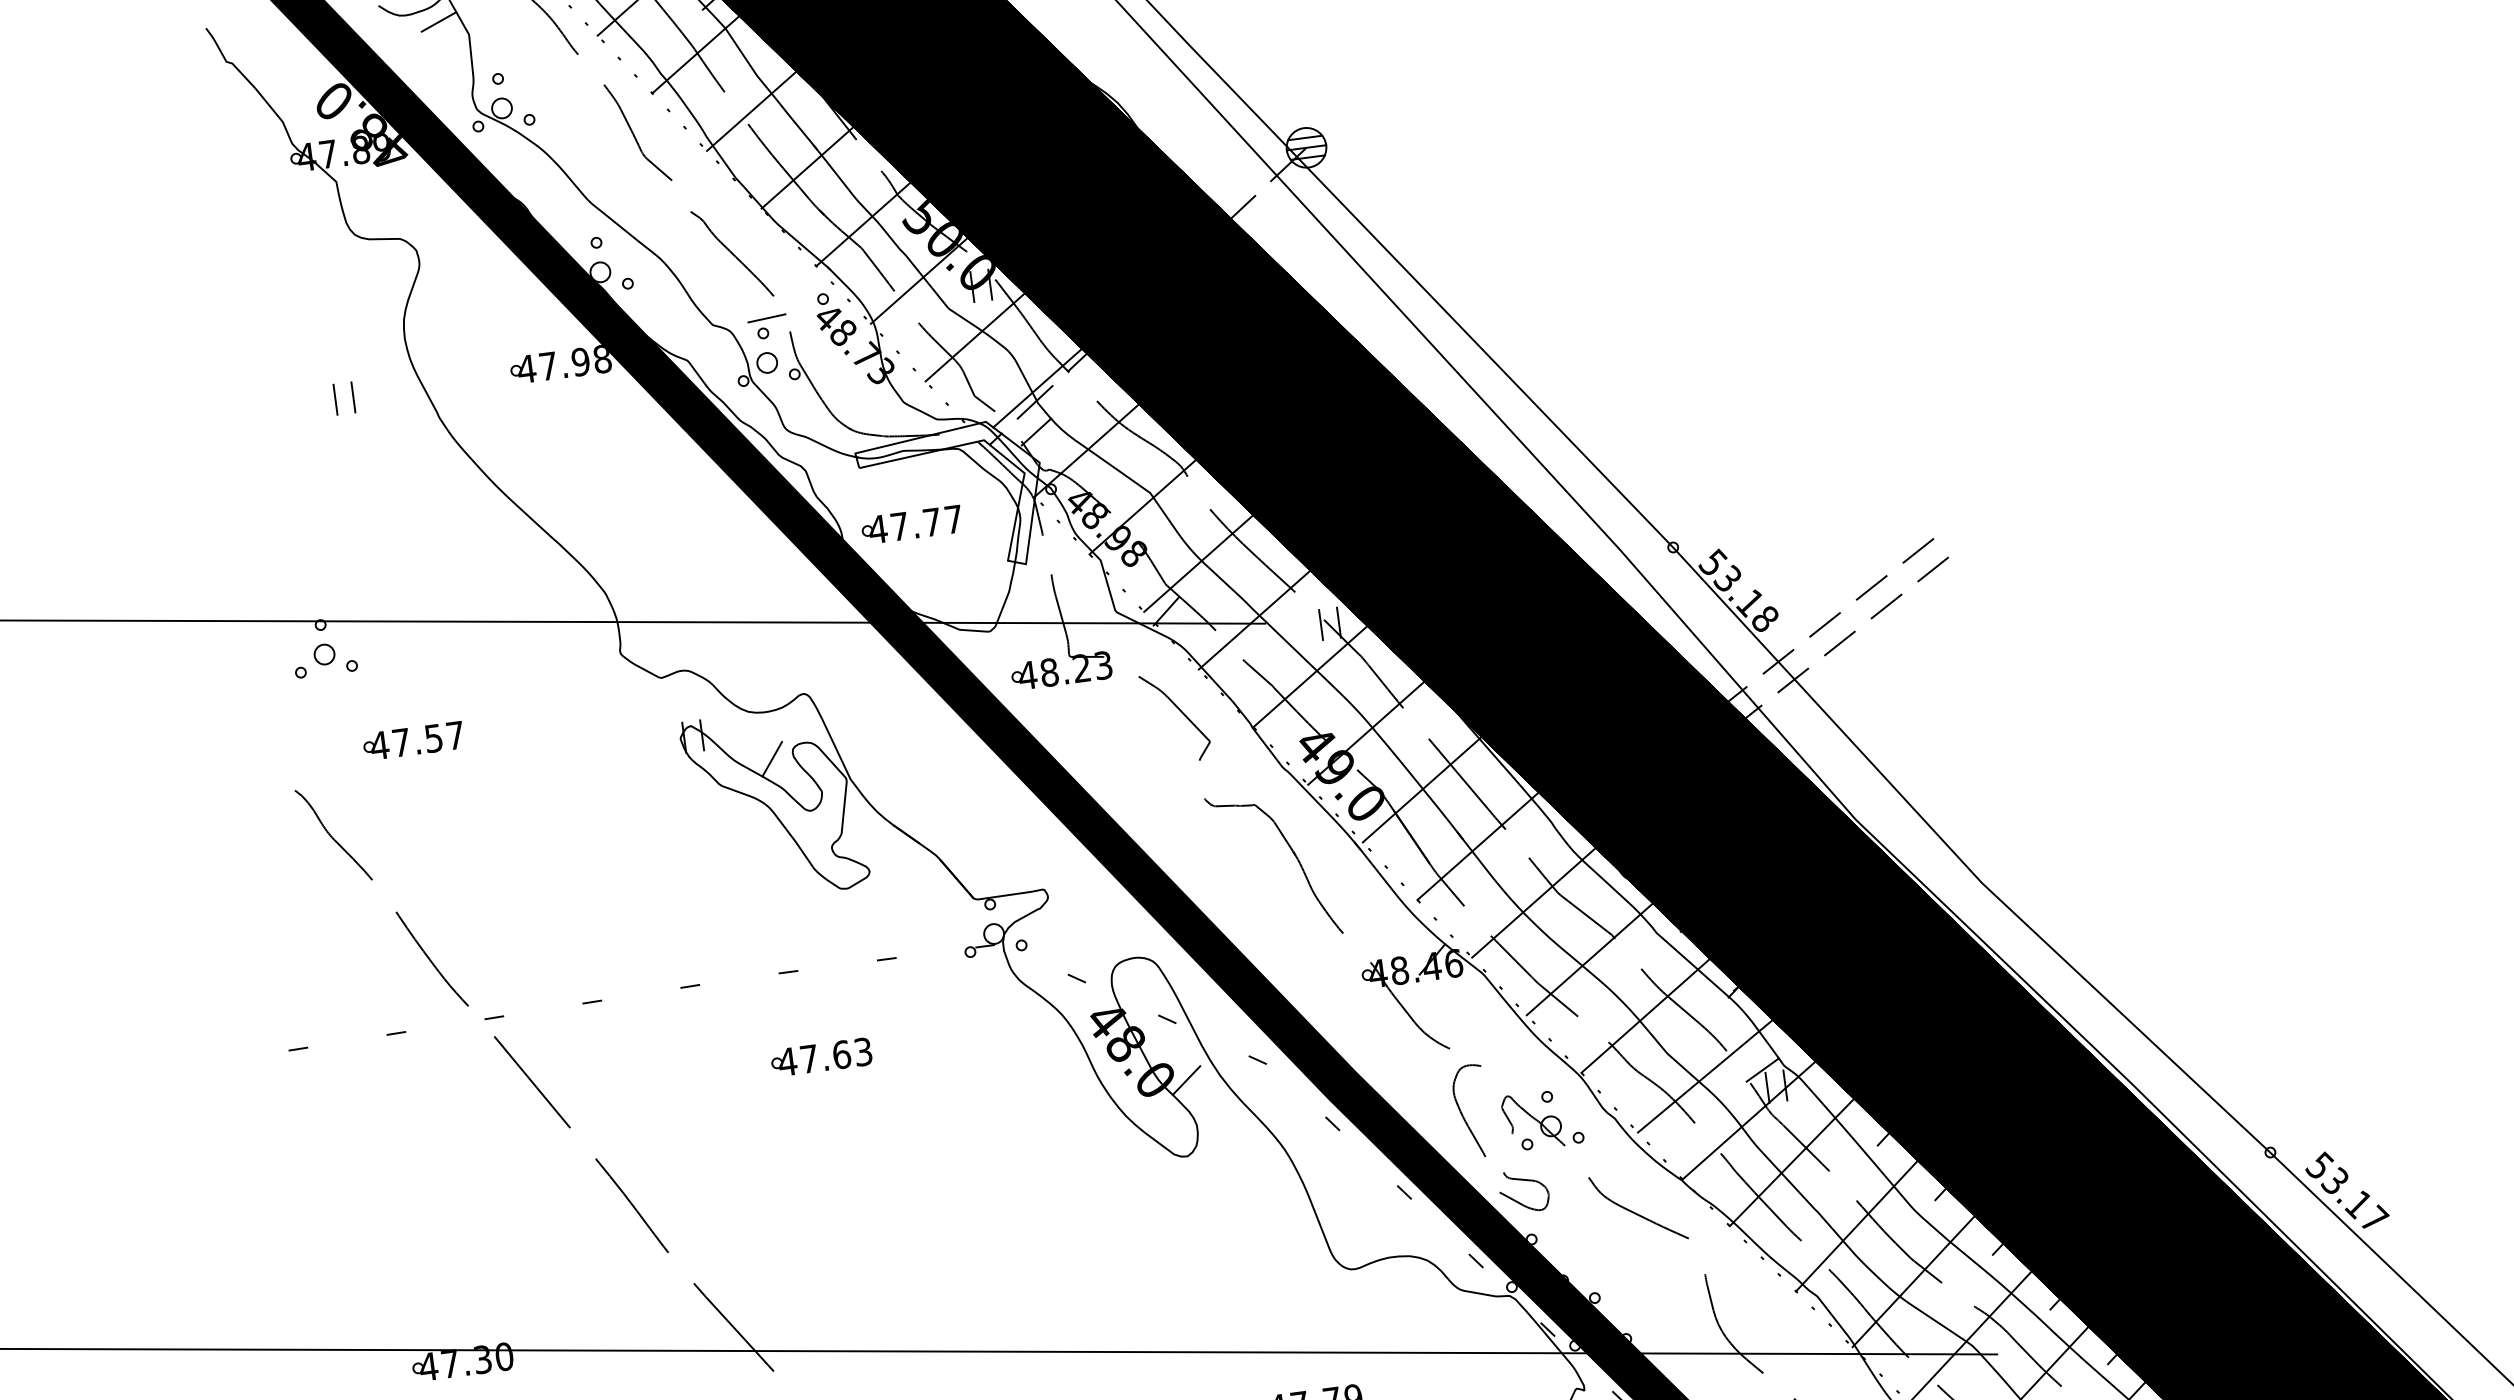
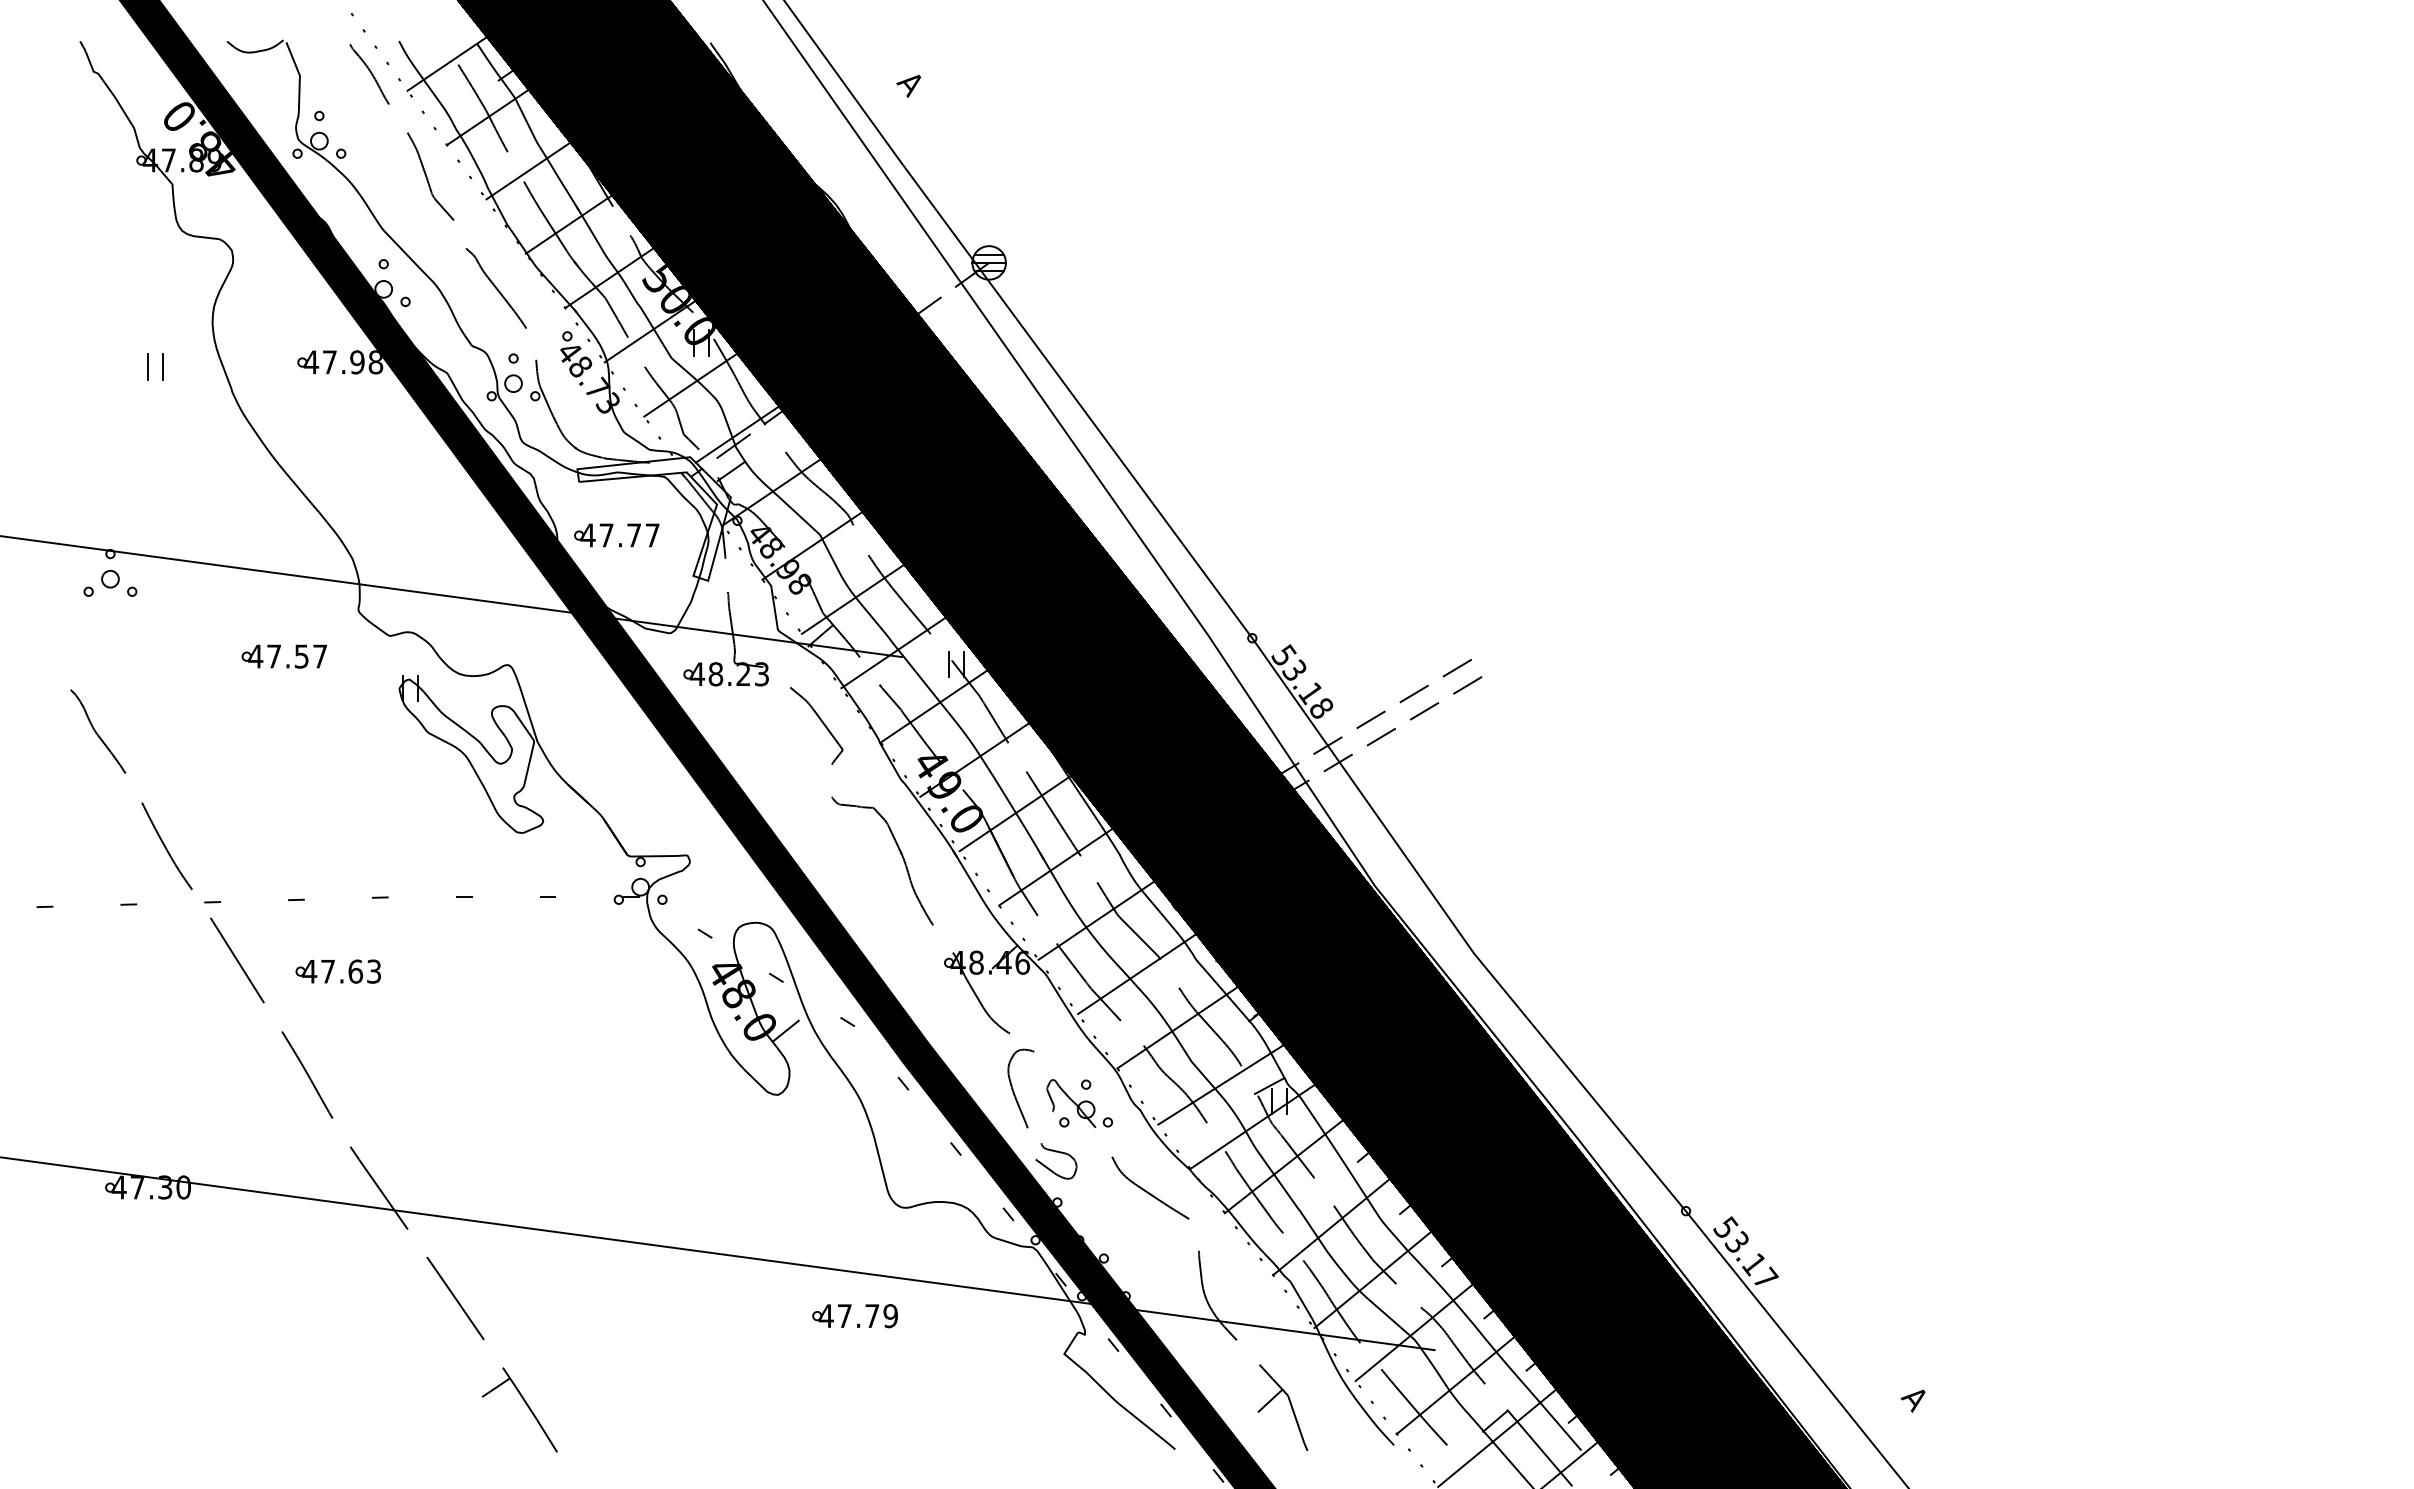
line: (438, 21) -> (275, 61), removed
line: (765, 317) -> (517, 345), removed
part: (412, 741) -> (283, 656), moved
line: (771, 758) -> (473, 715), removed
part: (820, 1057) -> (337, 971), moved

